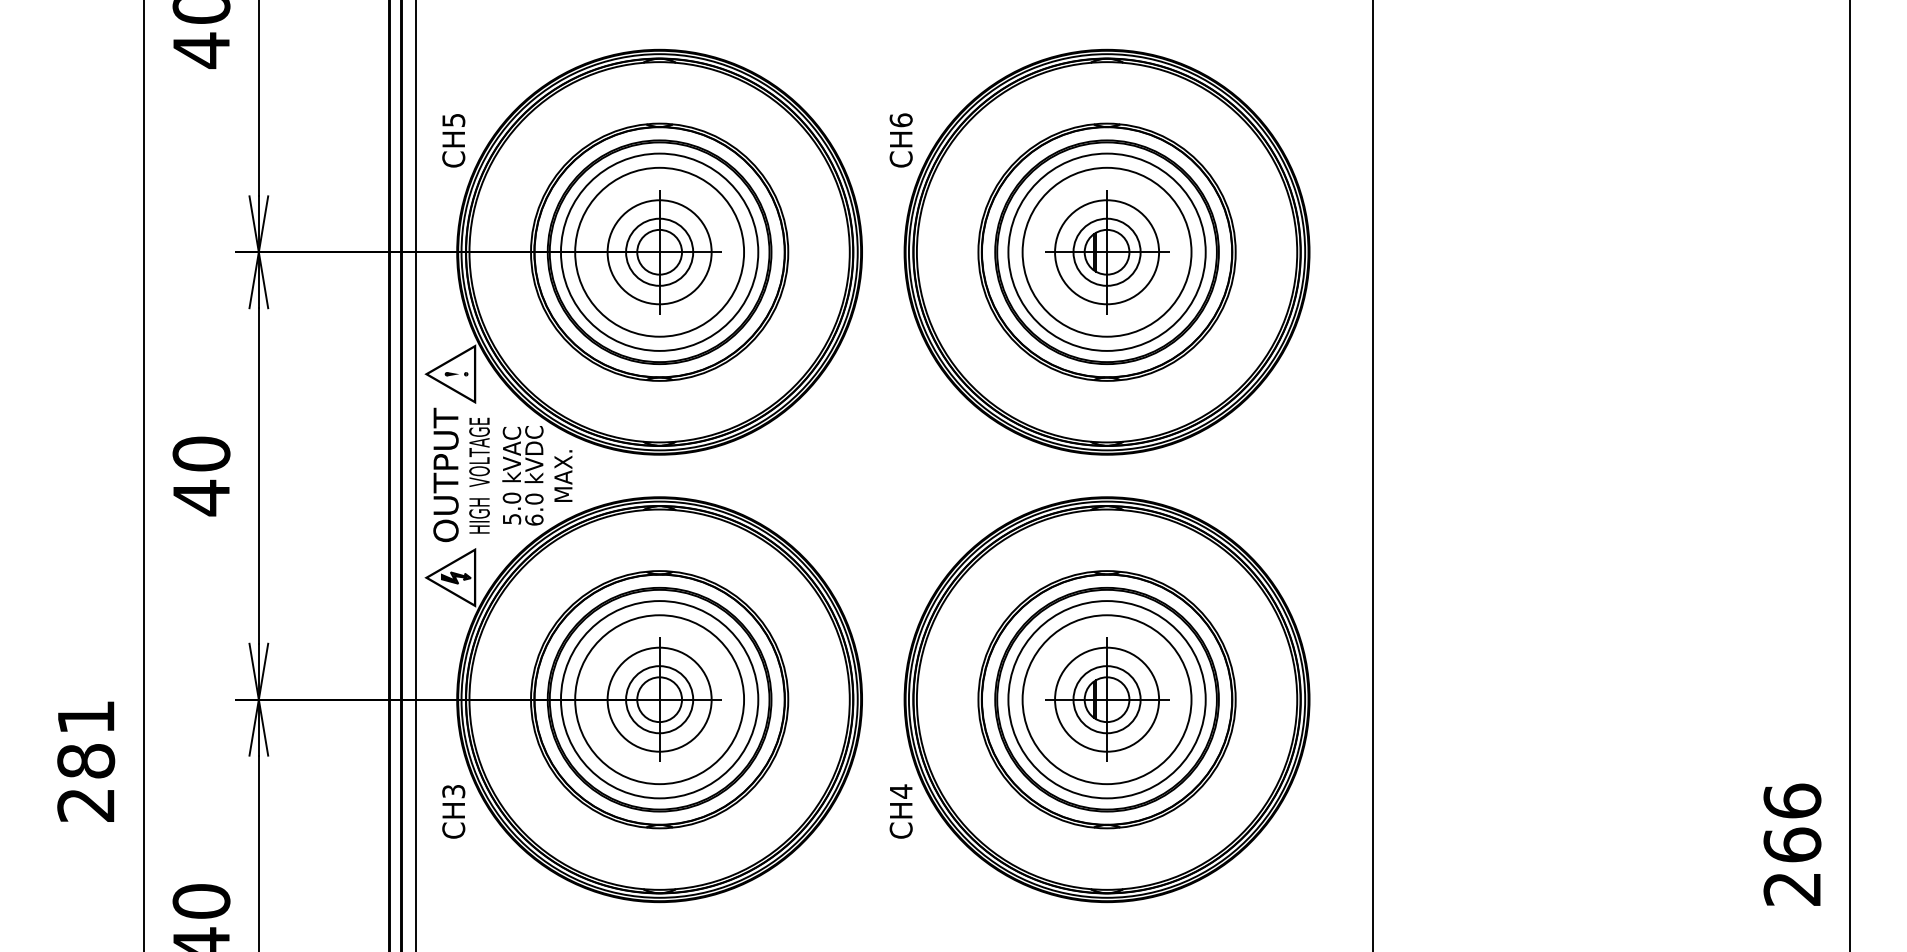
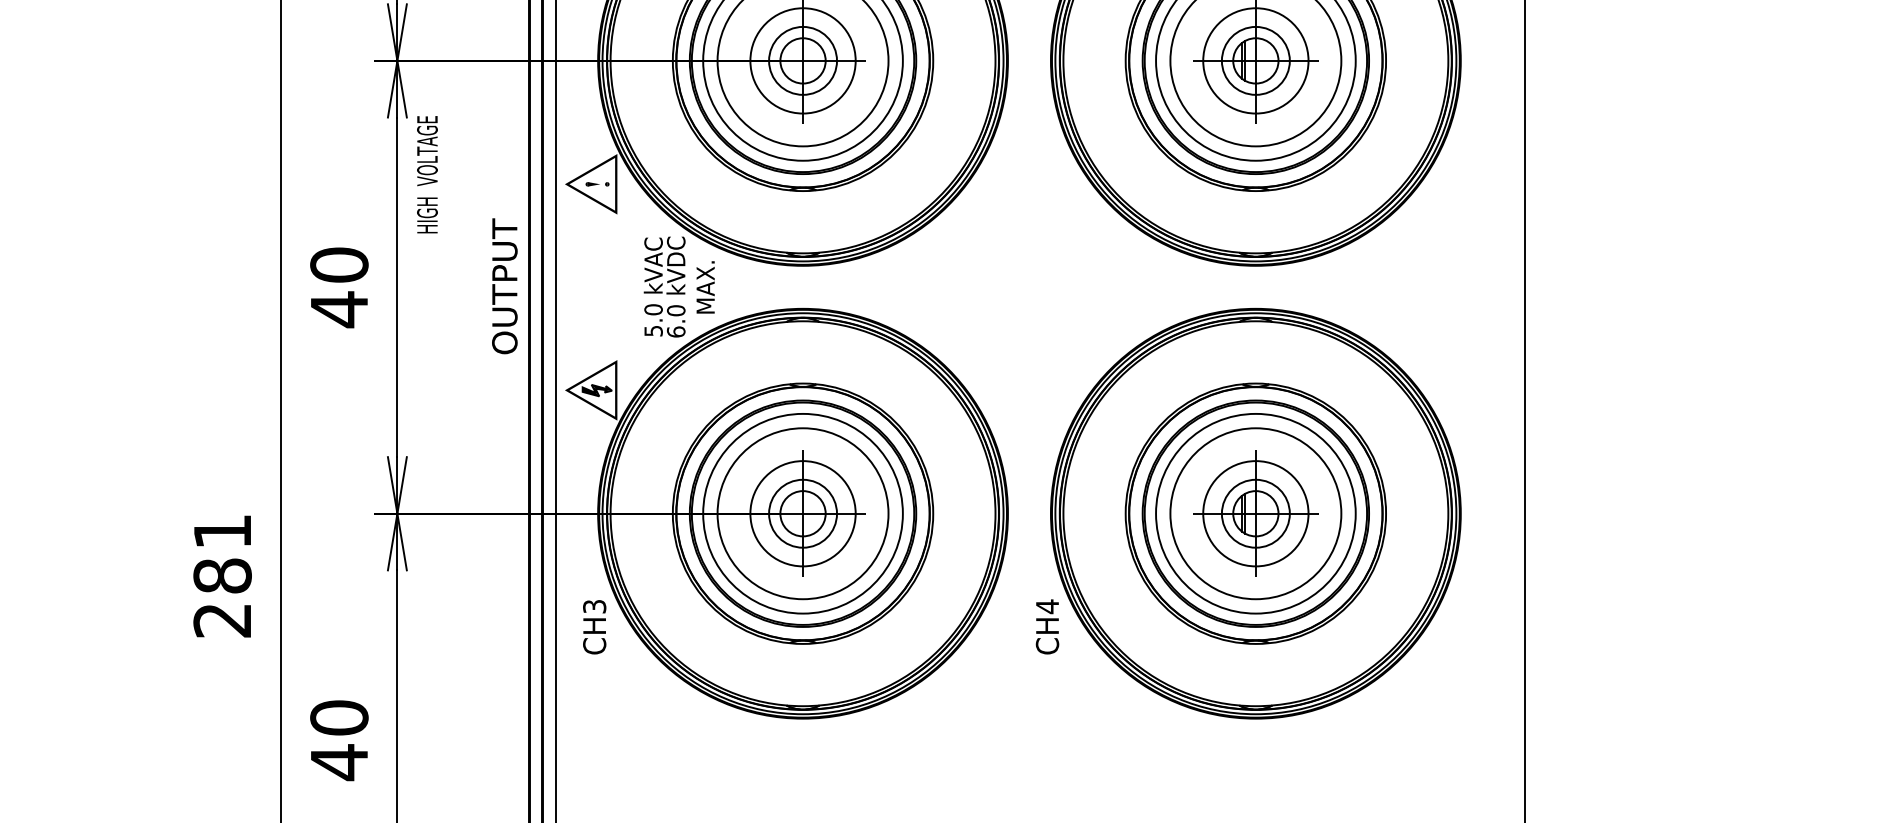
text: (445, 474) -> (504, 285), moved
text: (479, 475) -> (427, 174), moved

